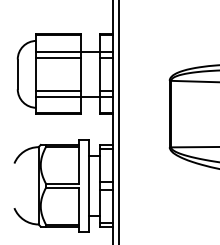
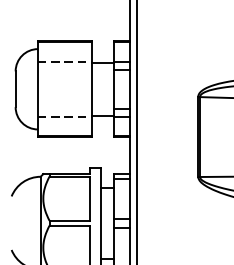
line: (59, 51) -> (65, 61), solid -> dashed
line: (58, 58) -> (64, 70), removed
line: (58, 90) -> (64, 108), removed
line: (59, 97) -> (65, 117), solid -> dashed

